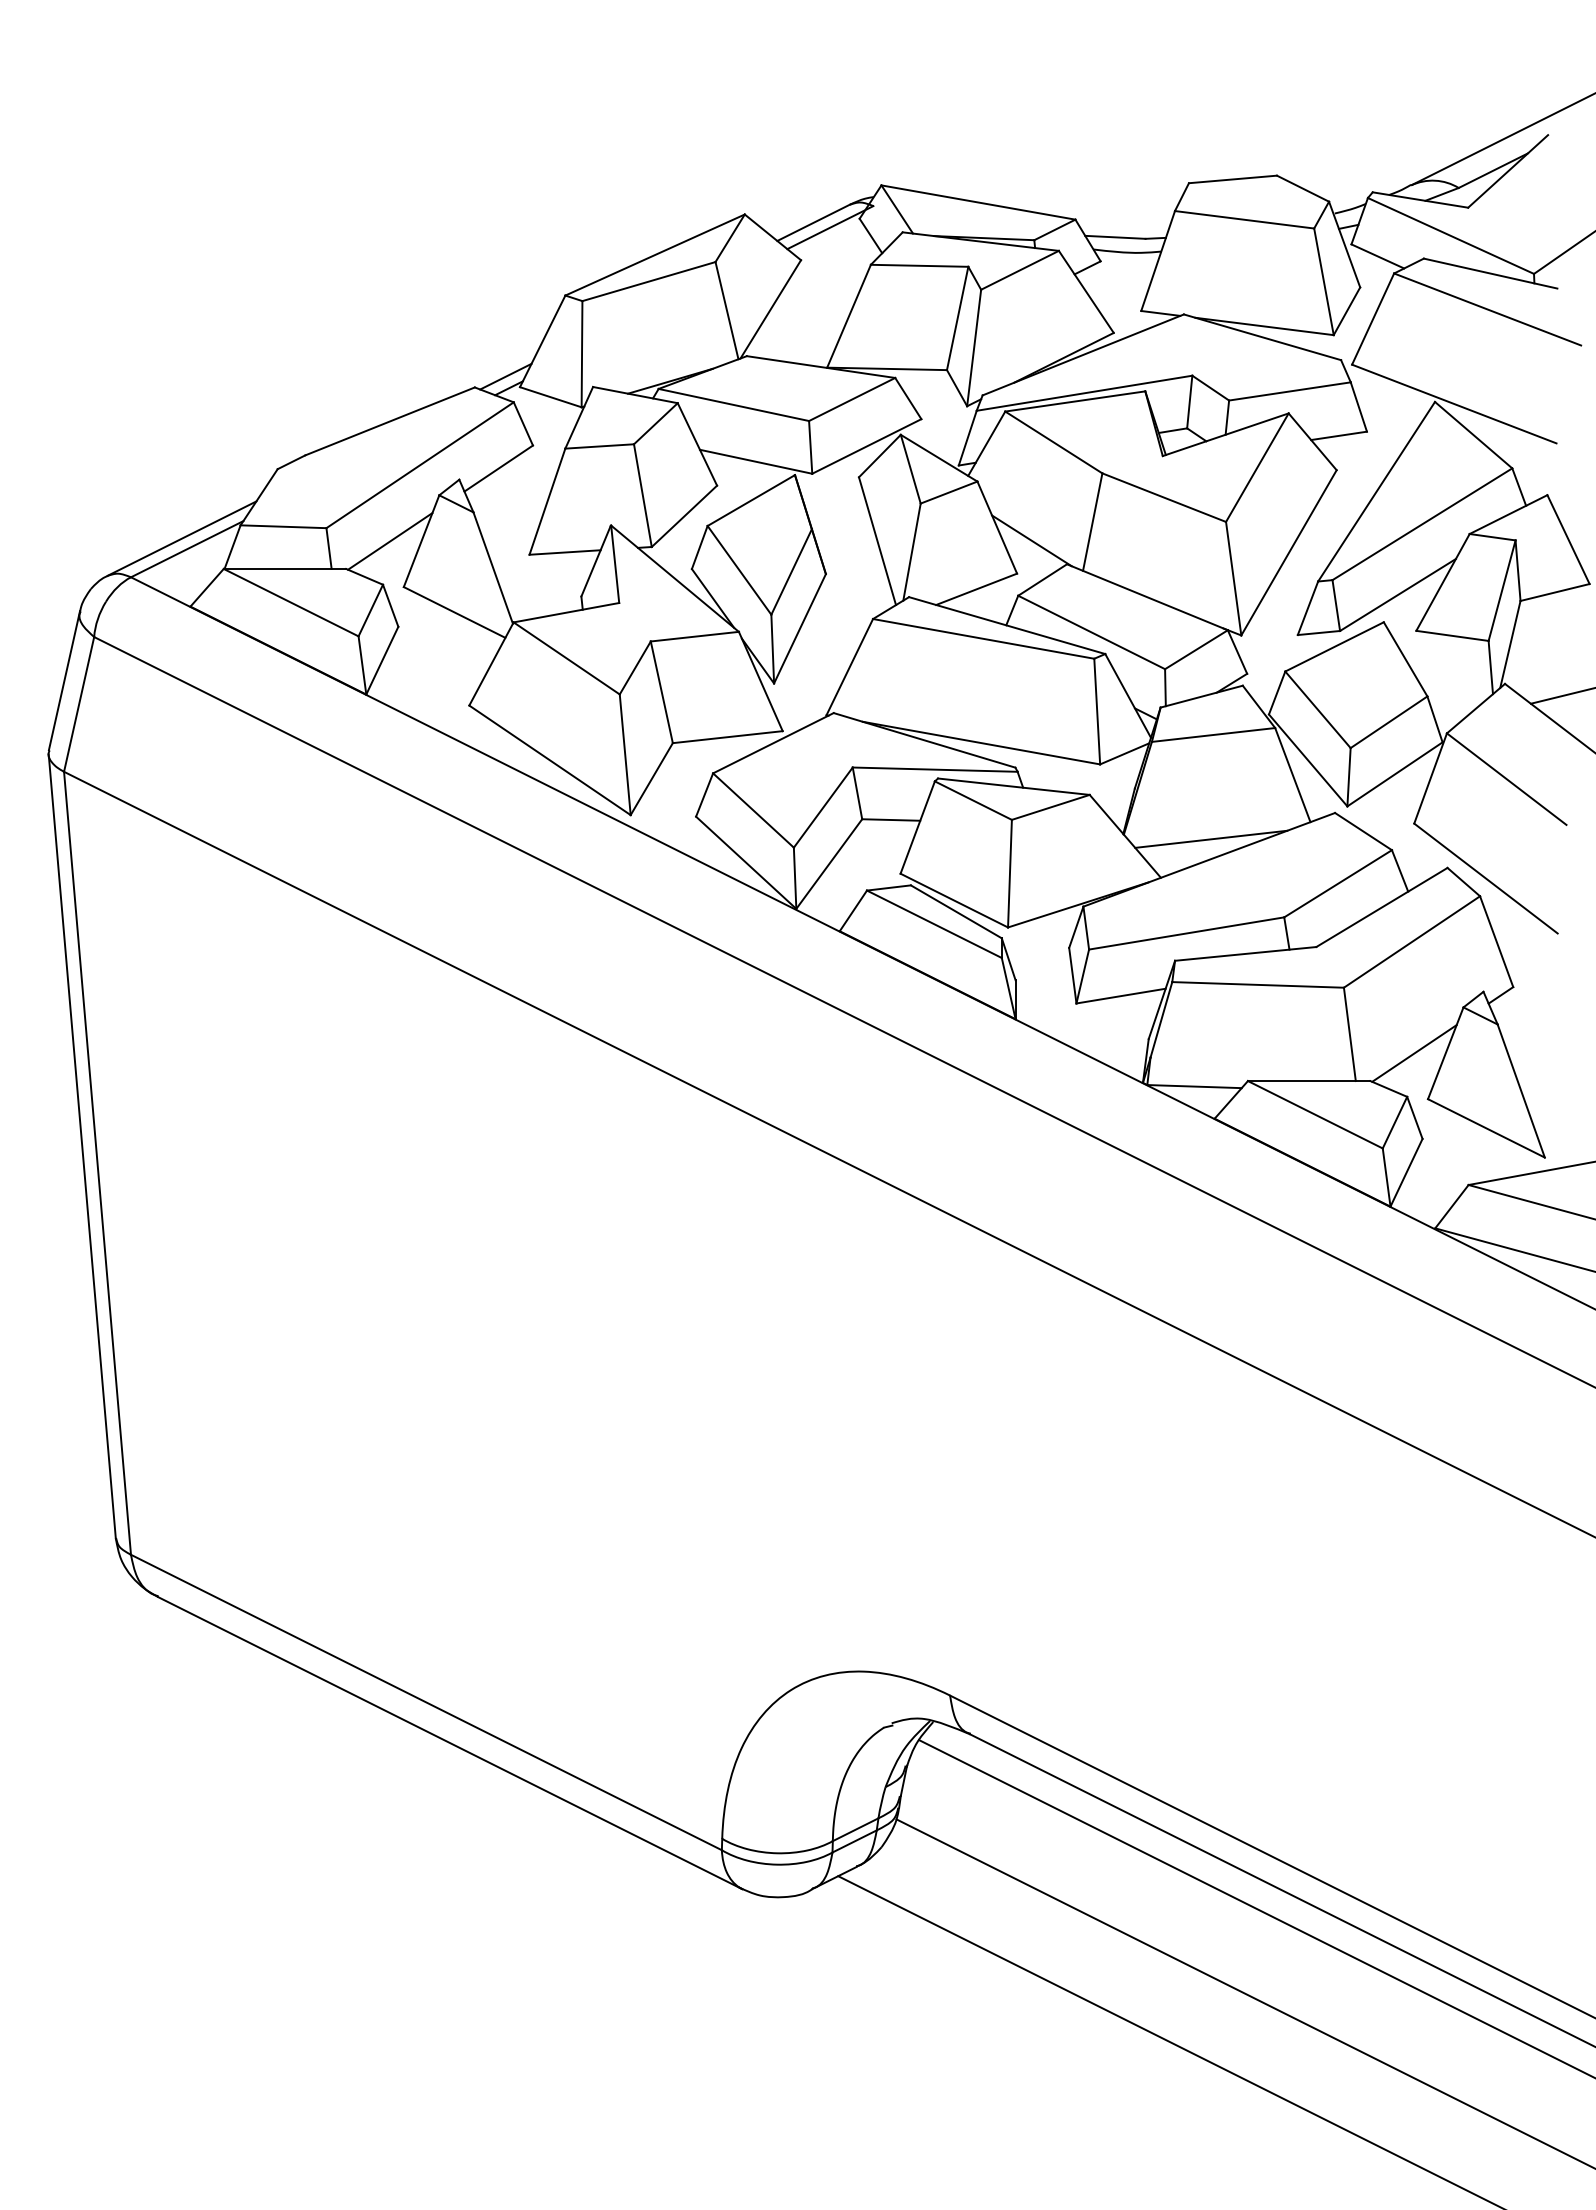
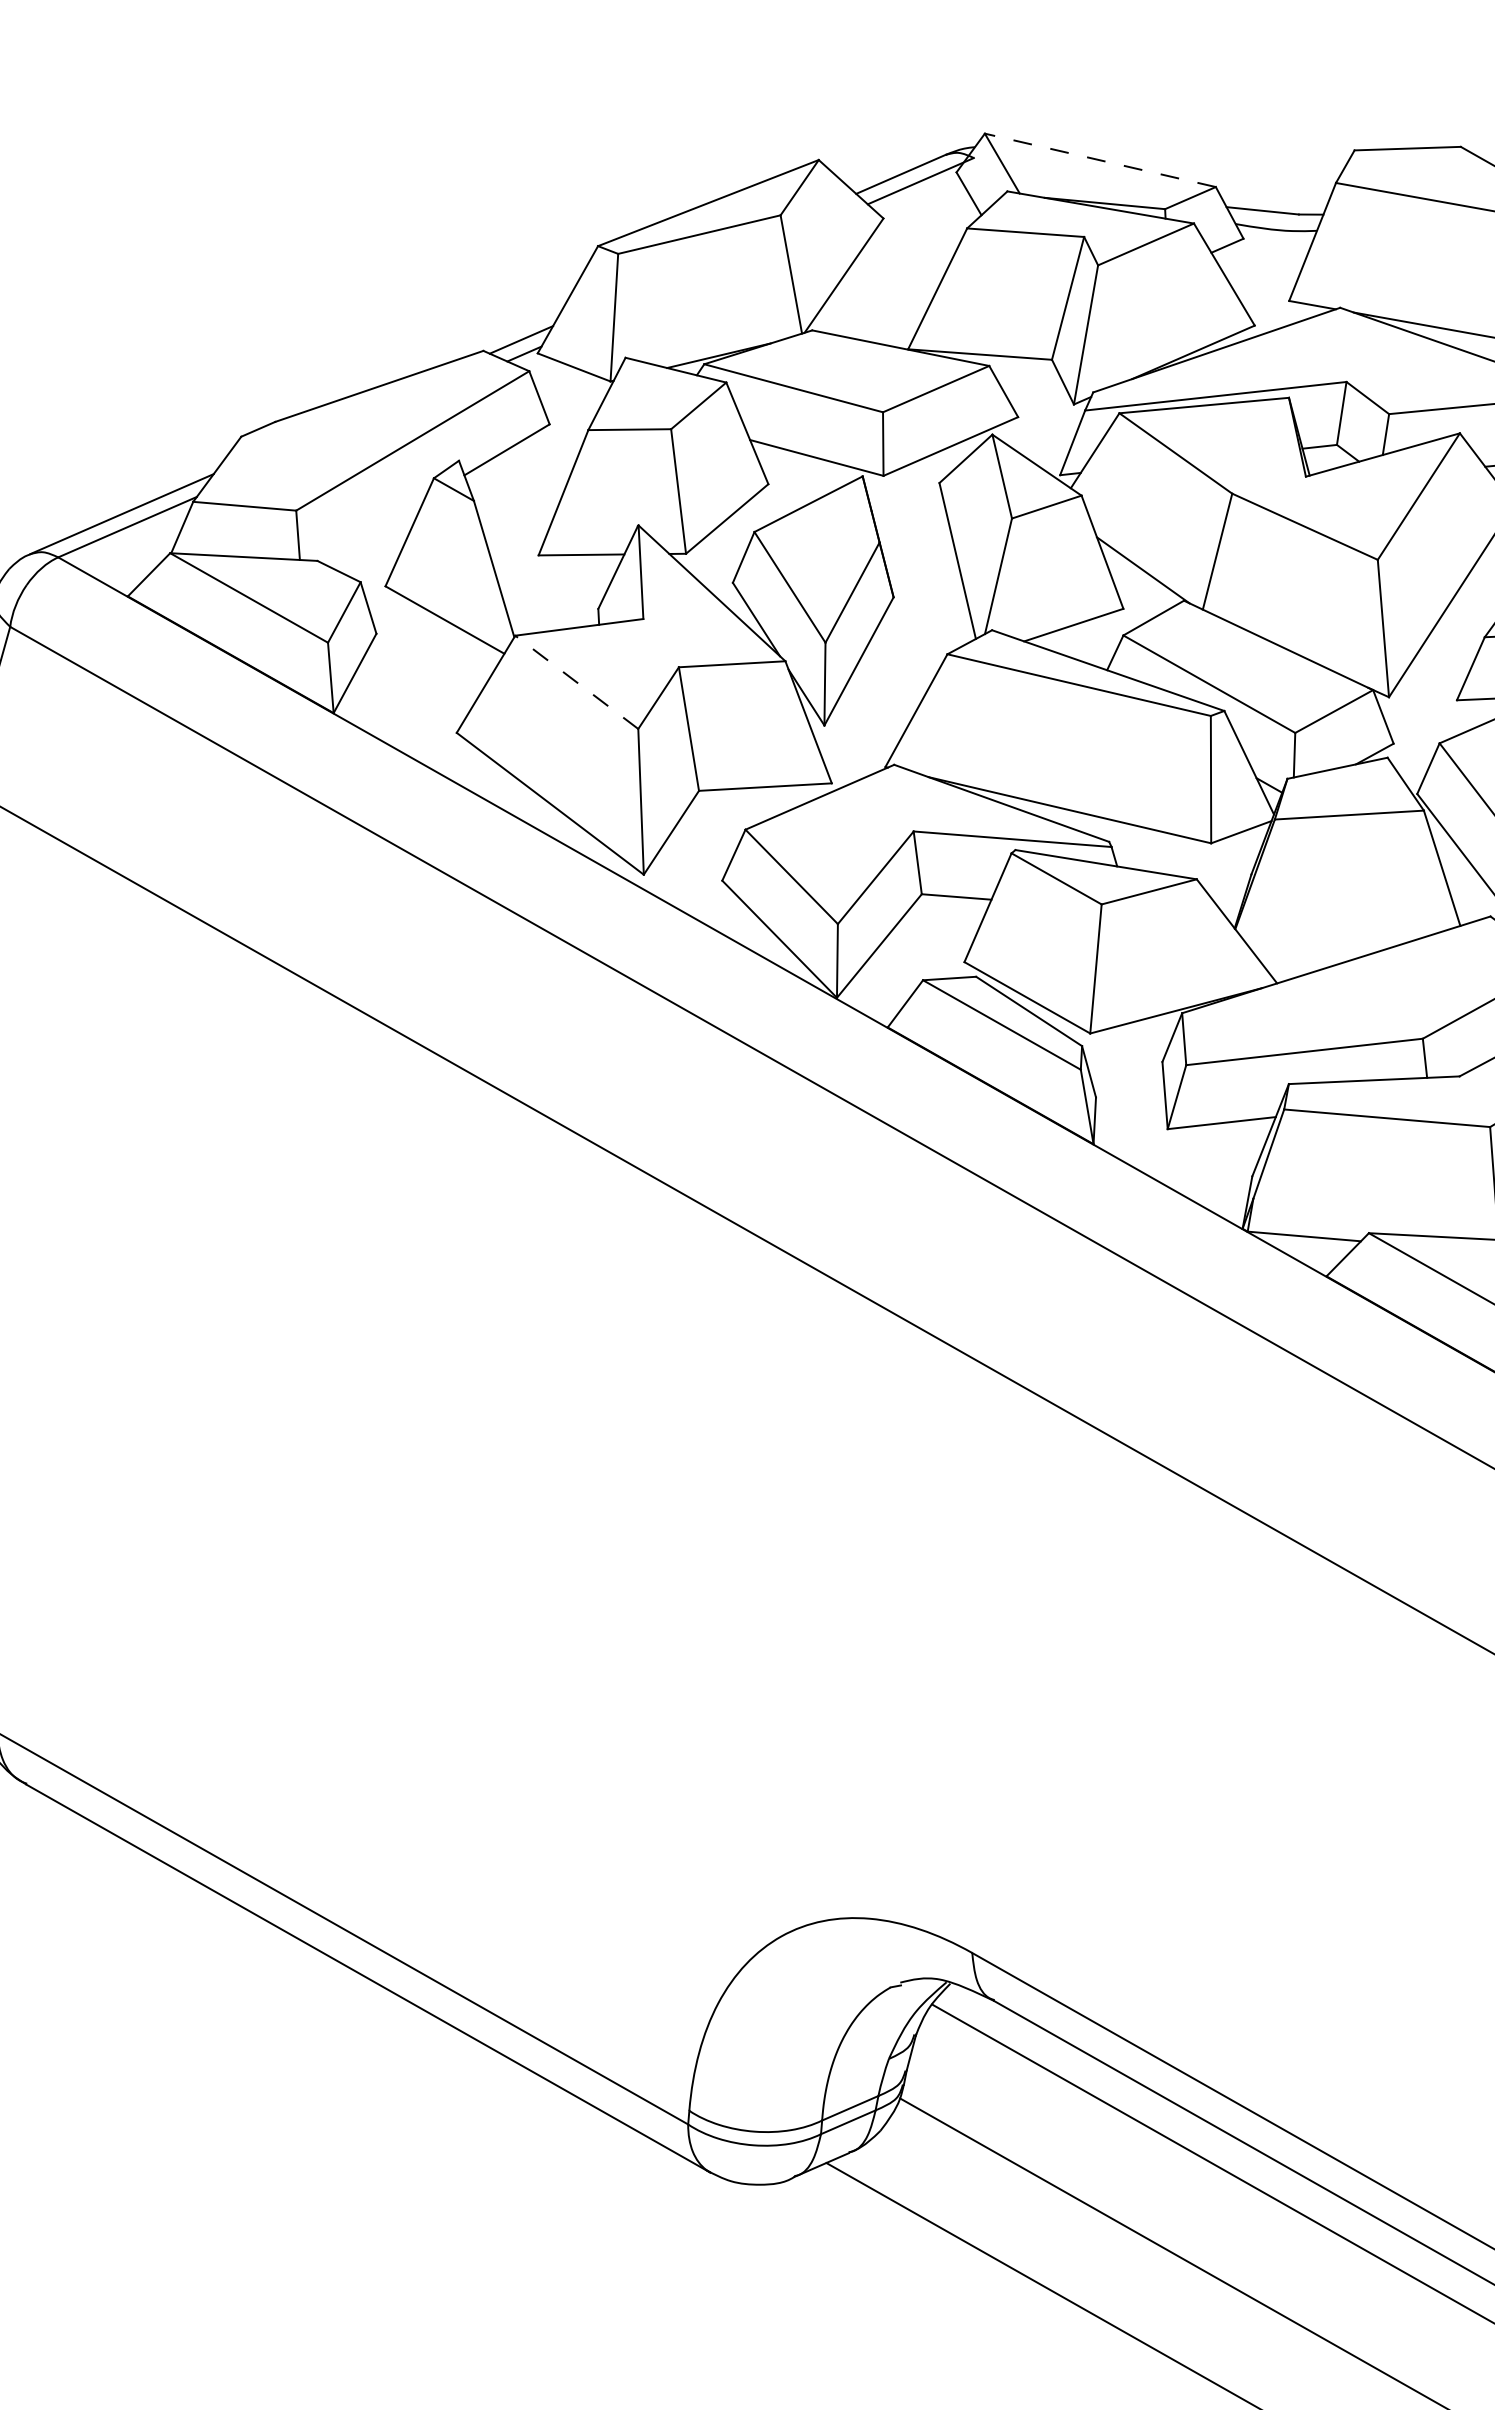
line: (977, 202) -> (1099, 160), solid -> dashed
line: (390, 541) -> (372, 530), removed
line: (566, 658) -> (576, 682), solid -> dashed
line: (1211, 838) -> (1340, 939), removed

